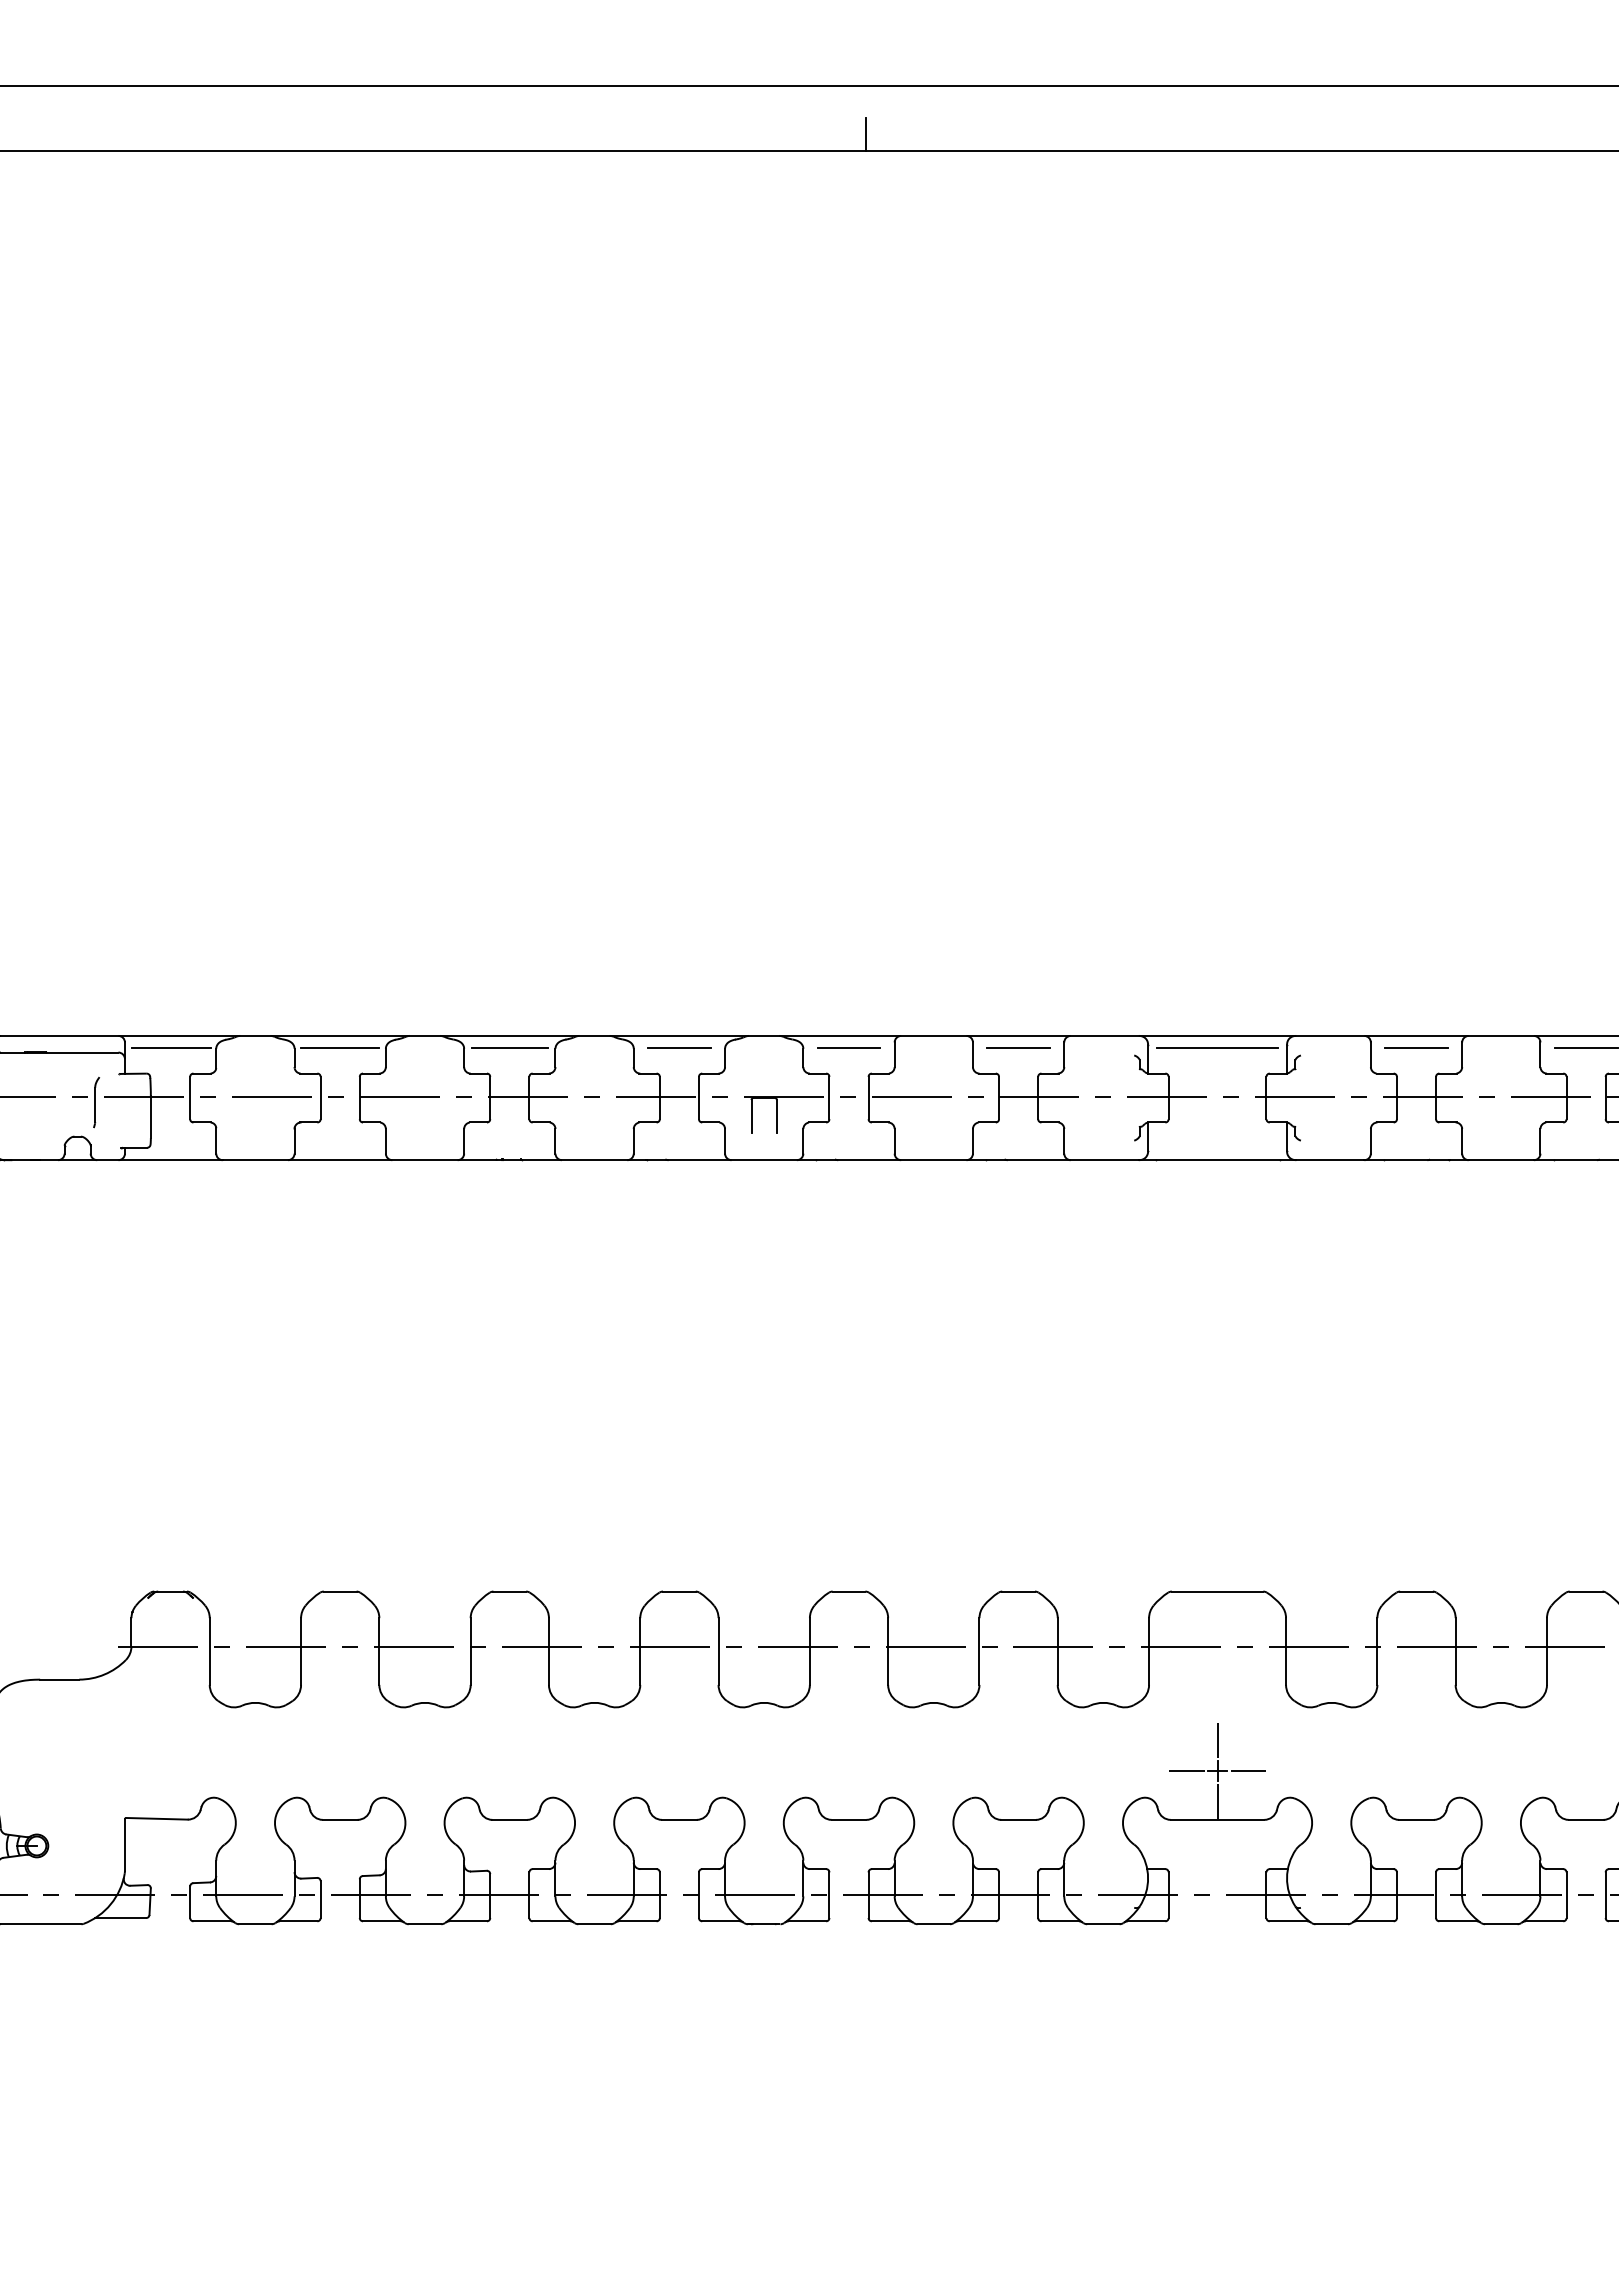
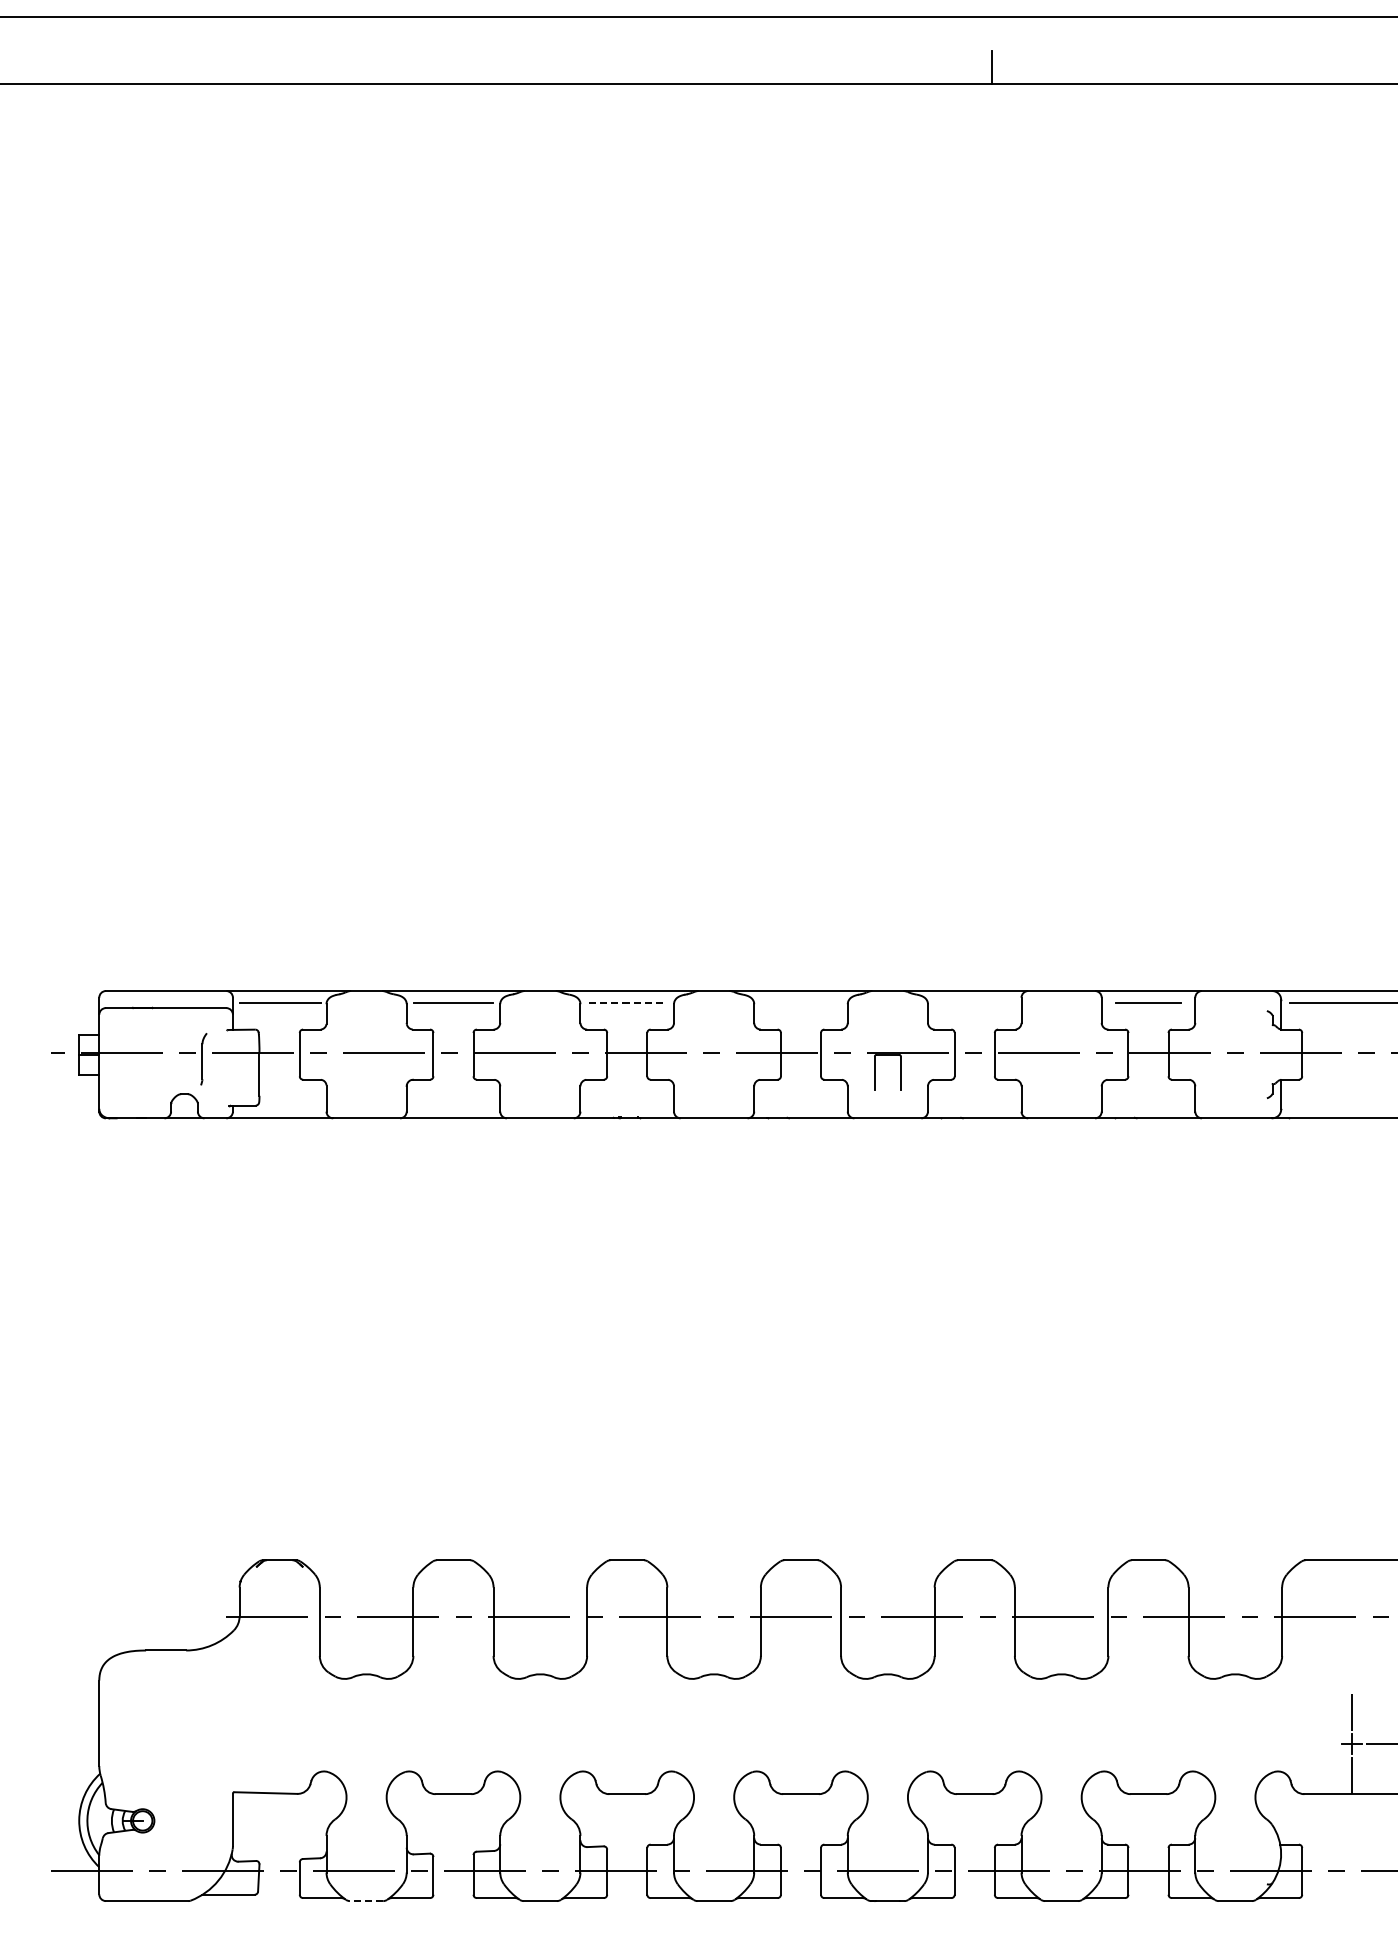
line: (509, 1047) -> (626, 1002), solid -> dashed
line: (679, 1047) -> (801, 1002), removed
line: (848, 1047) -> (974, 1002), removed
line: (1186, 1770) -> (1320, 1743), removed
line: (254, 1924) -> (365, 1901), solid -> dashed

